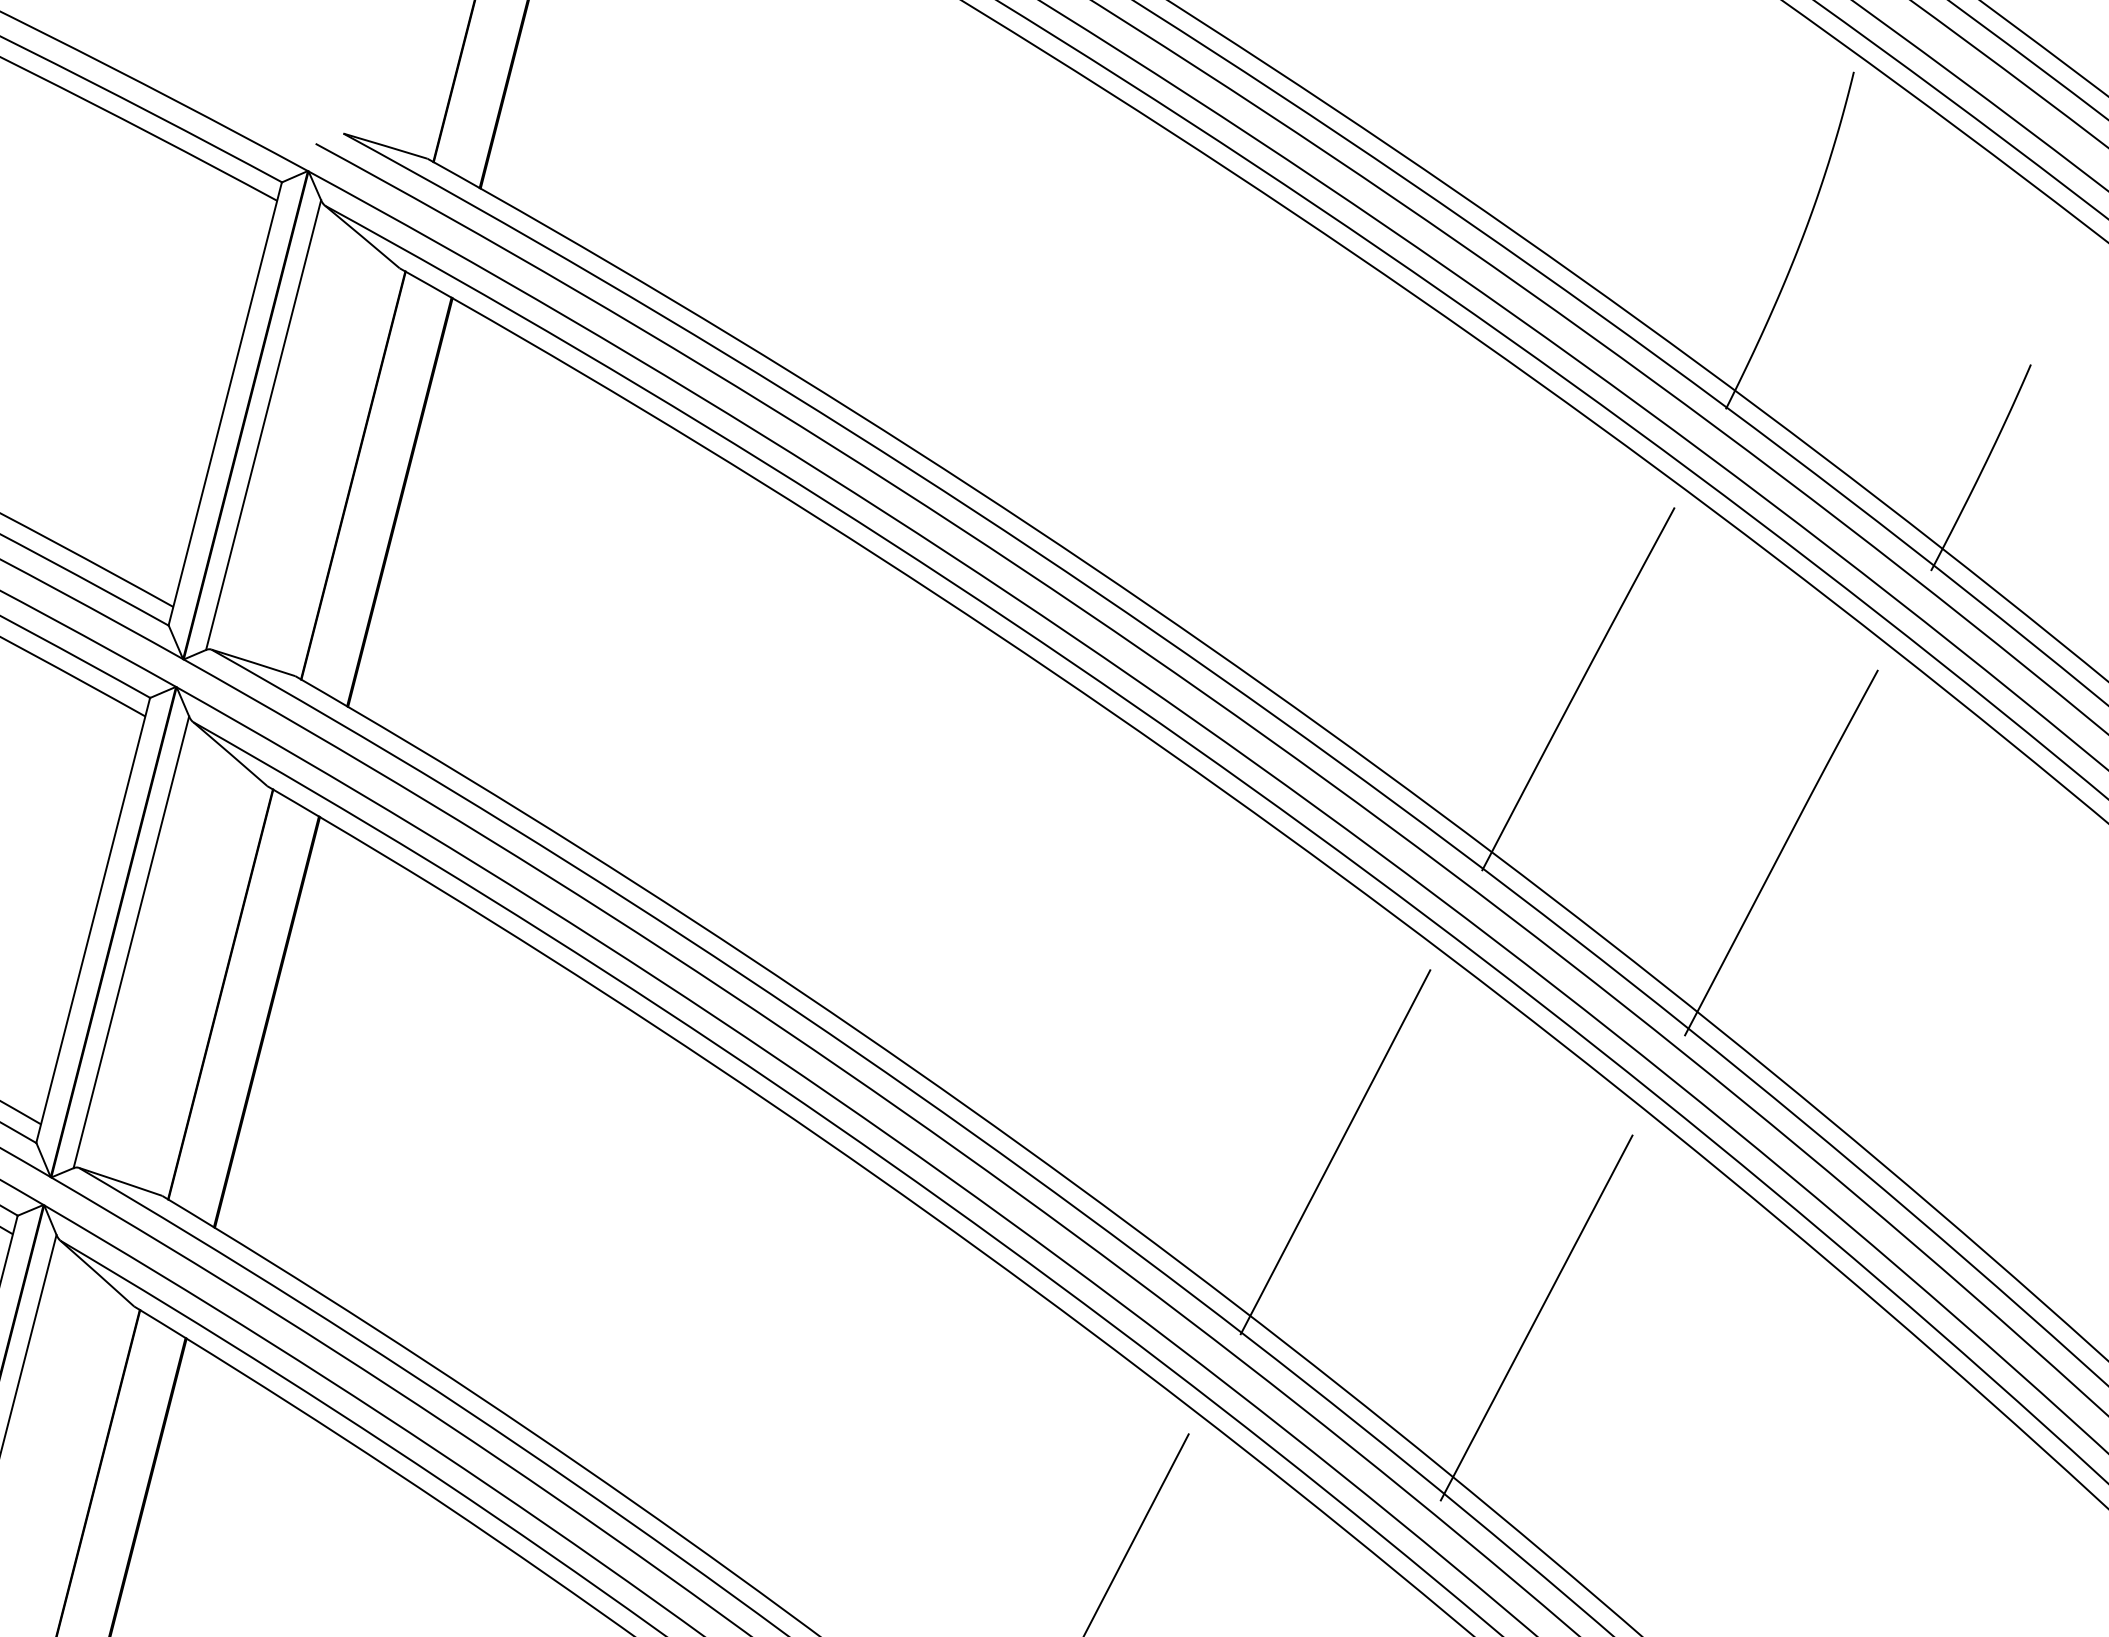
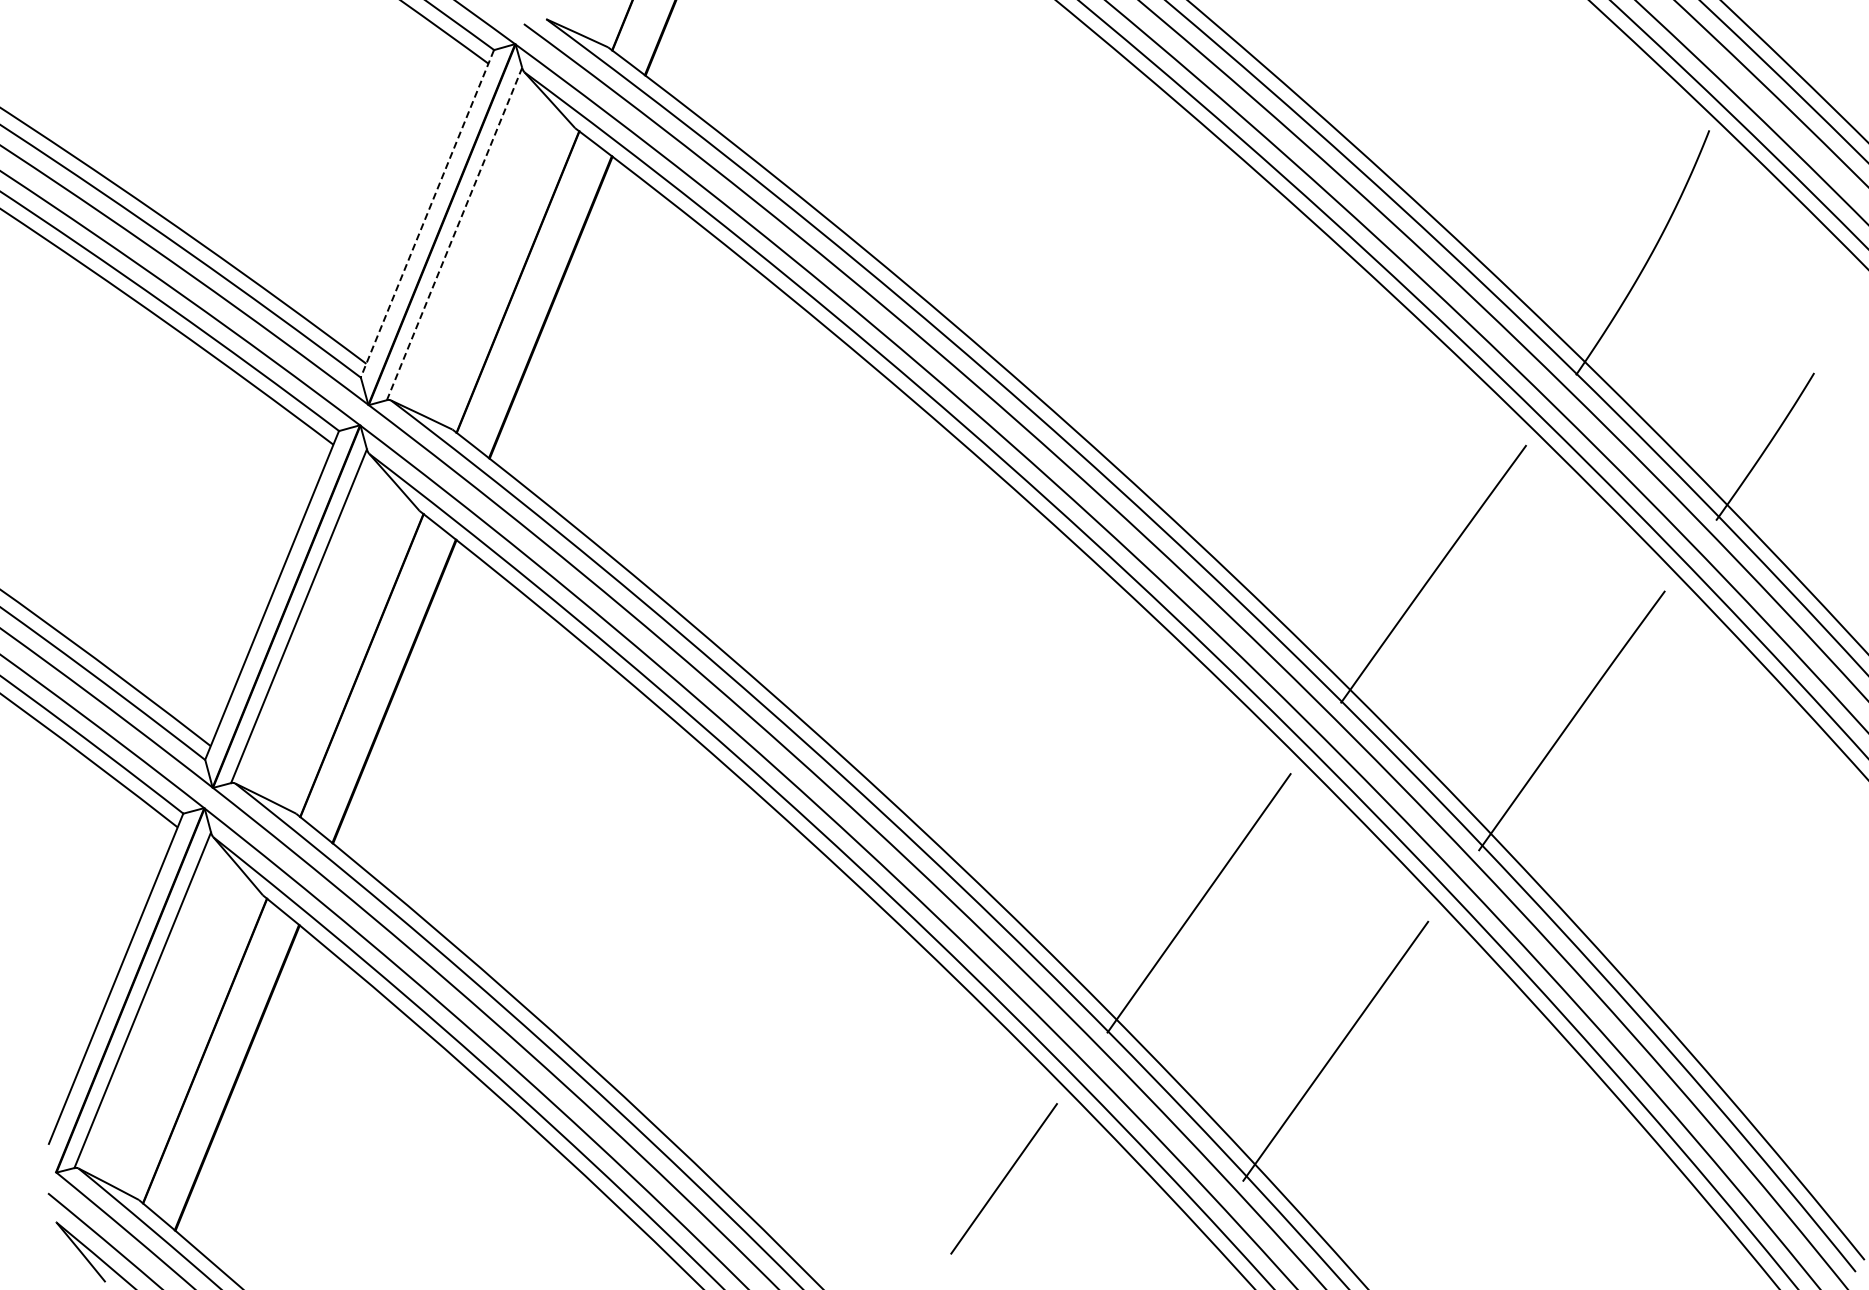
line: (225, 403) -> (427, 213), solid -> dashed
line: (263, 425) -> (454, 234), solid -> dashed

